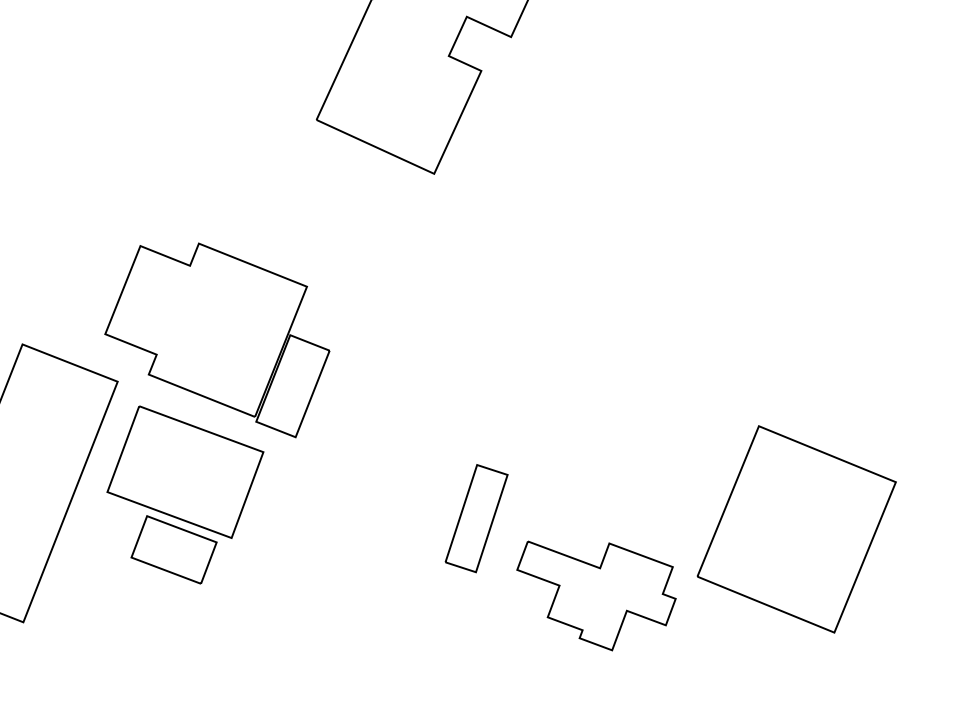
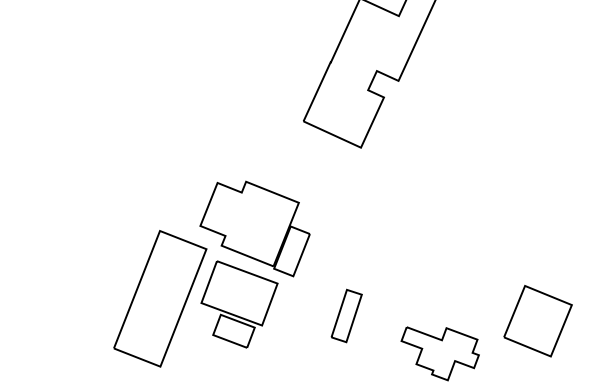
part: (476, 517) -> (346, 315), moved
part: (795, 527) -> (537, 320), size x0.7

